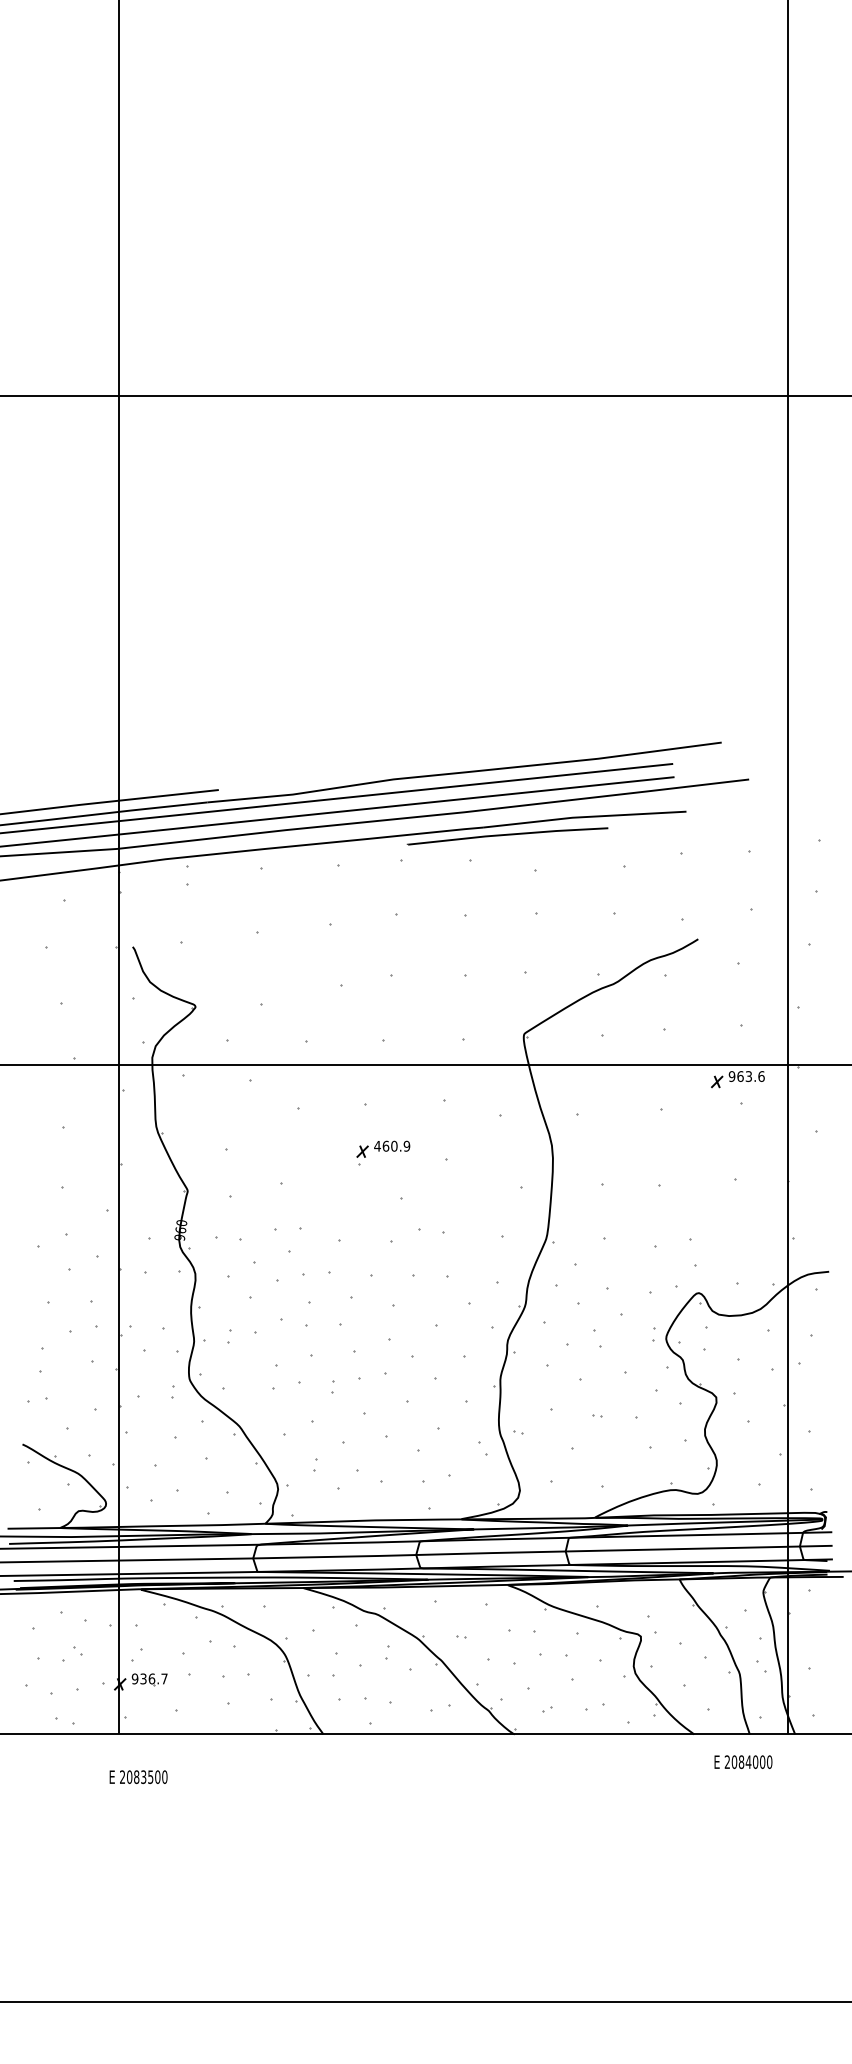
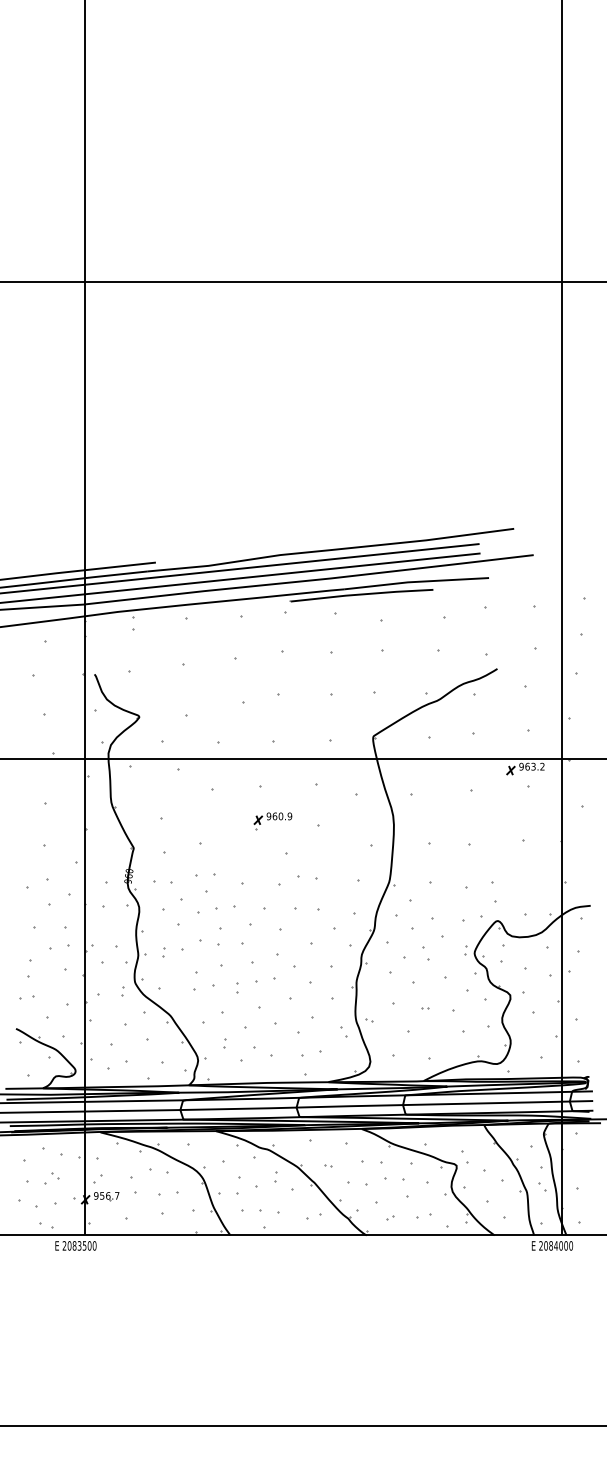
text: (761, 1076) -> (542, 766), 963.6 -> 963.2
text: (377, 1145) -> (268, 815), 460.9 -> 960.9
text: (143, 1678) -> (102, 1195), 936.7 -> 956.7
text: (743, 1761) -> (552, 1245), moved
text: (138, 1776) -> (75, 1245), moved

